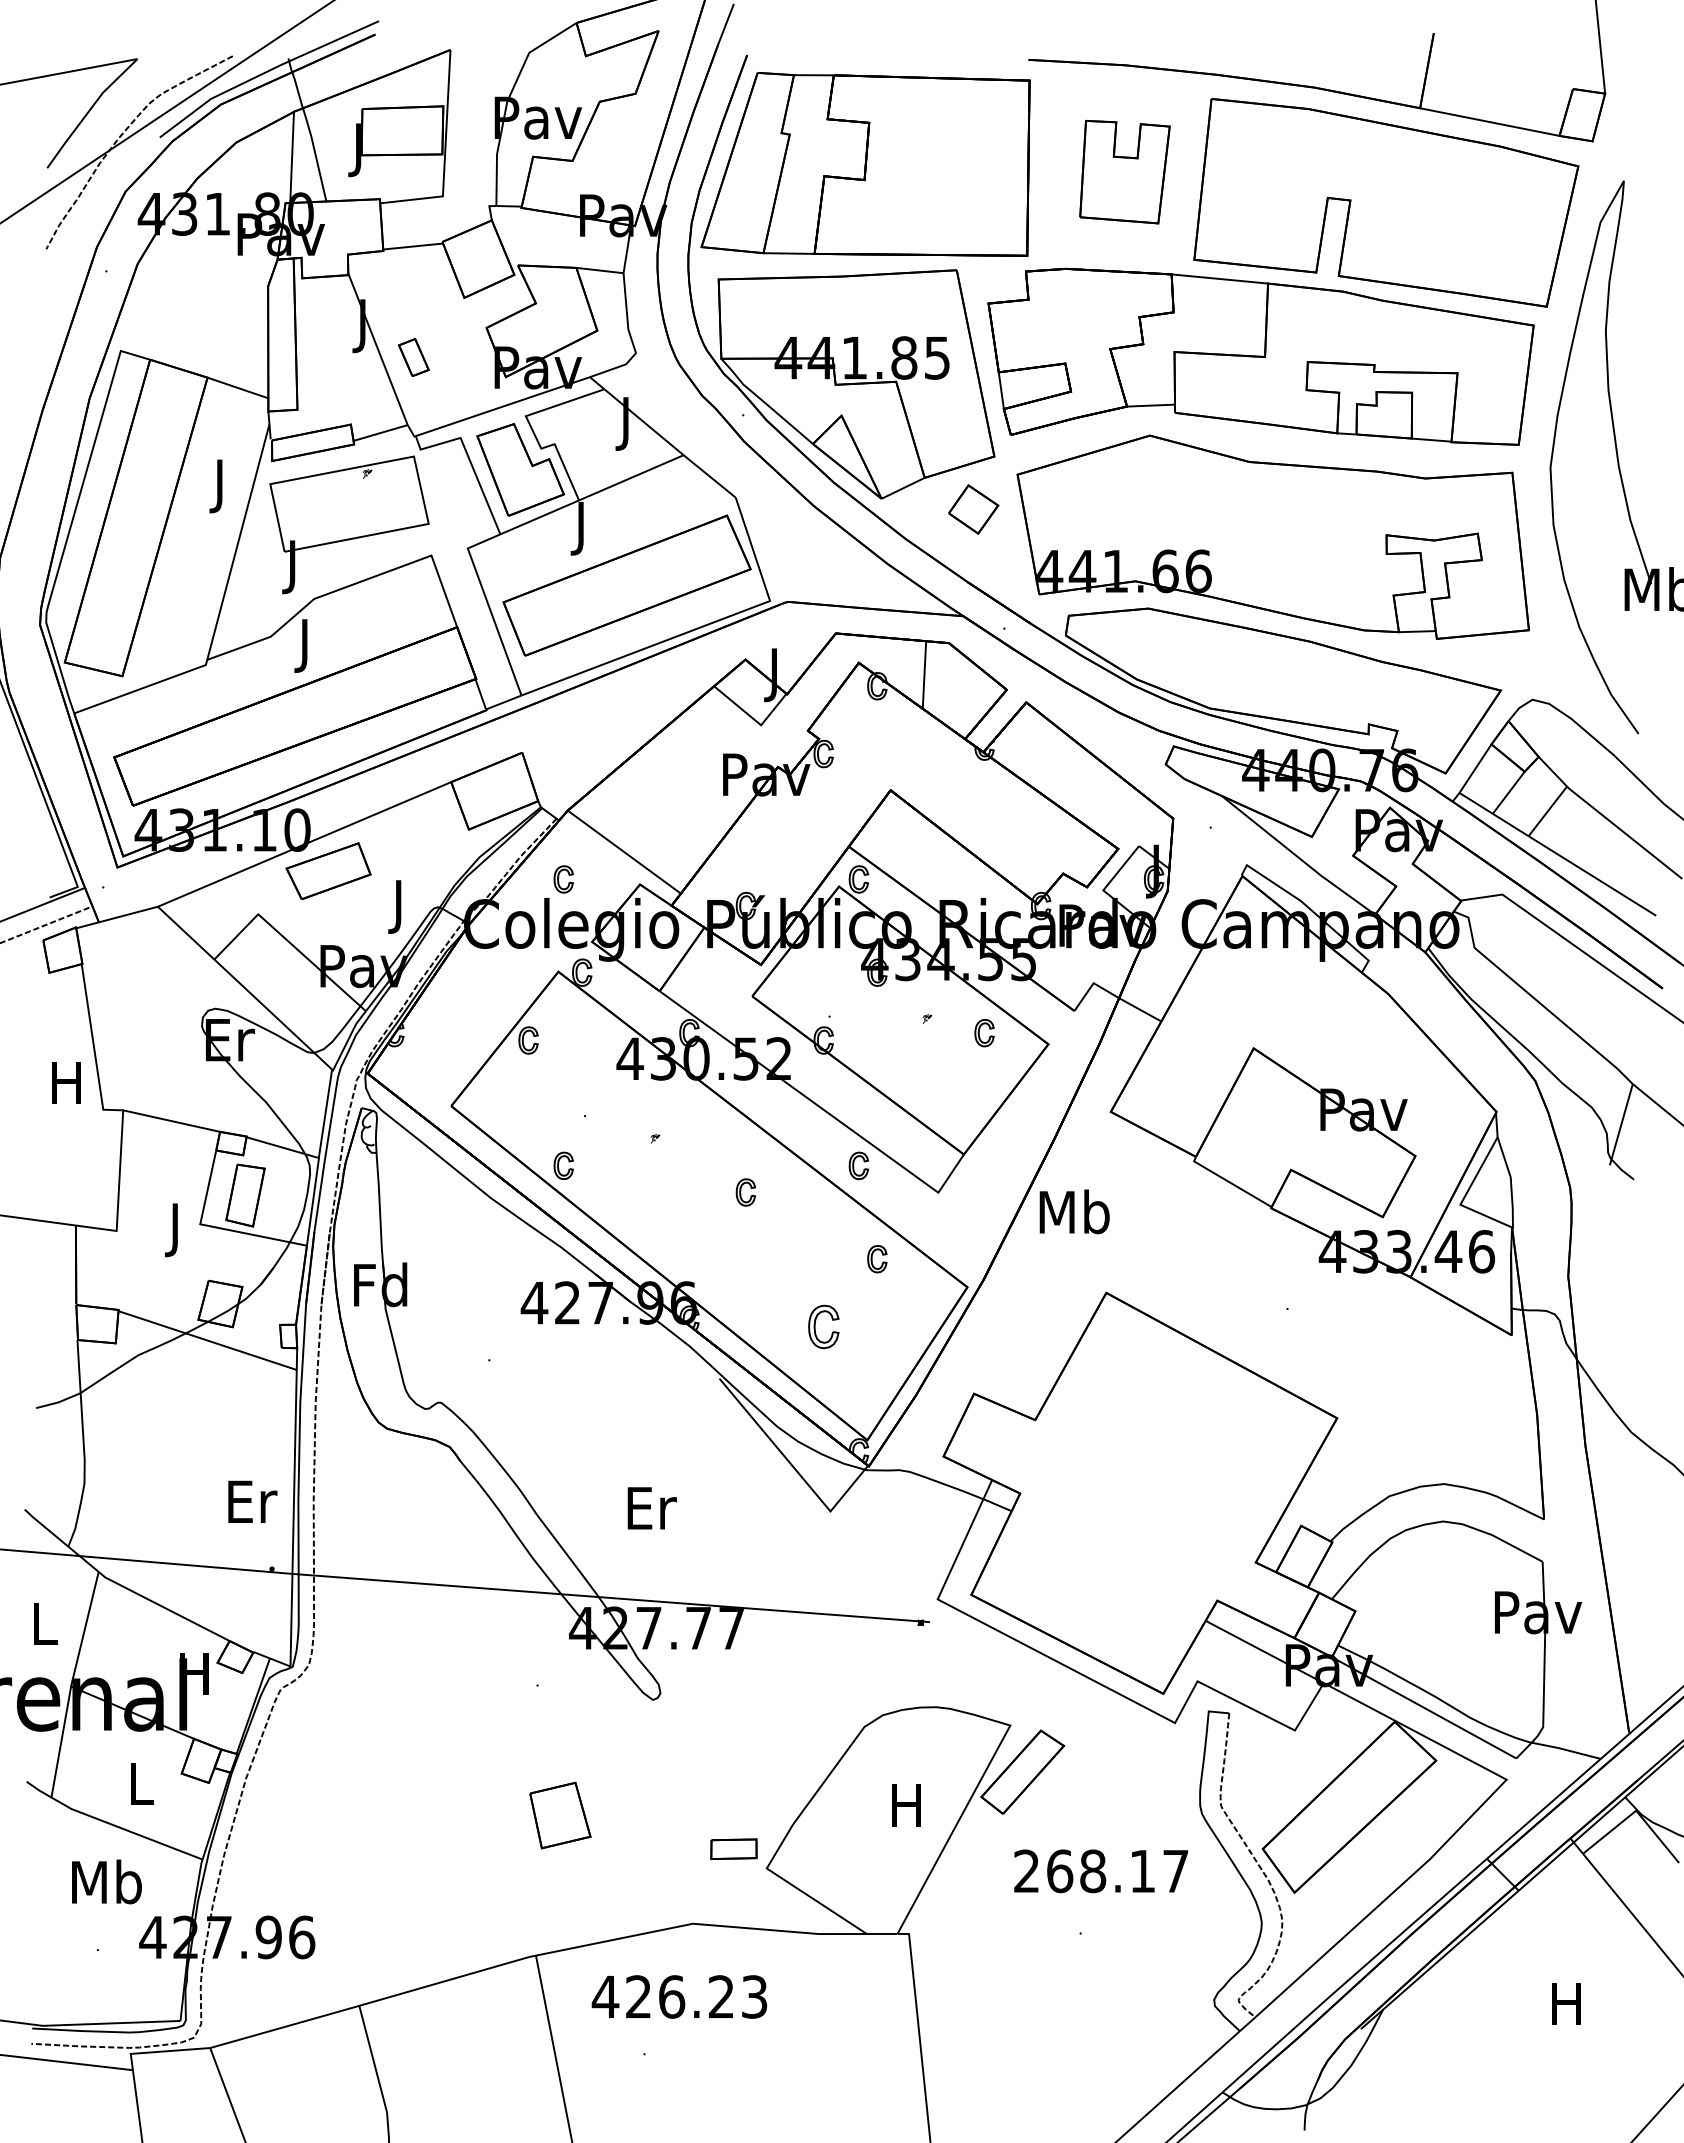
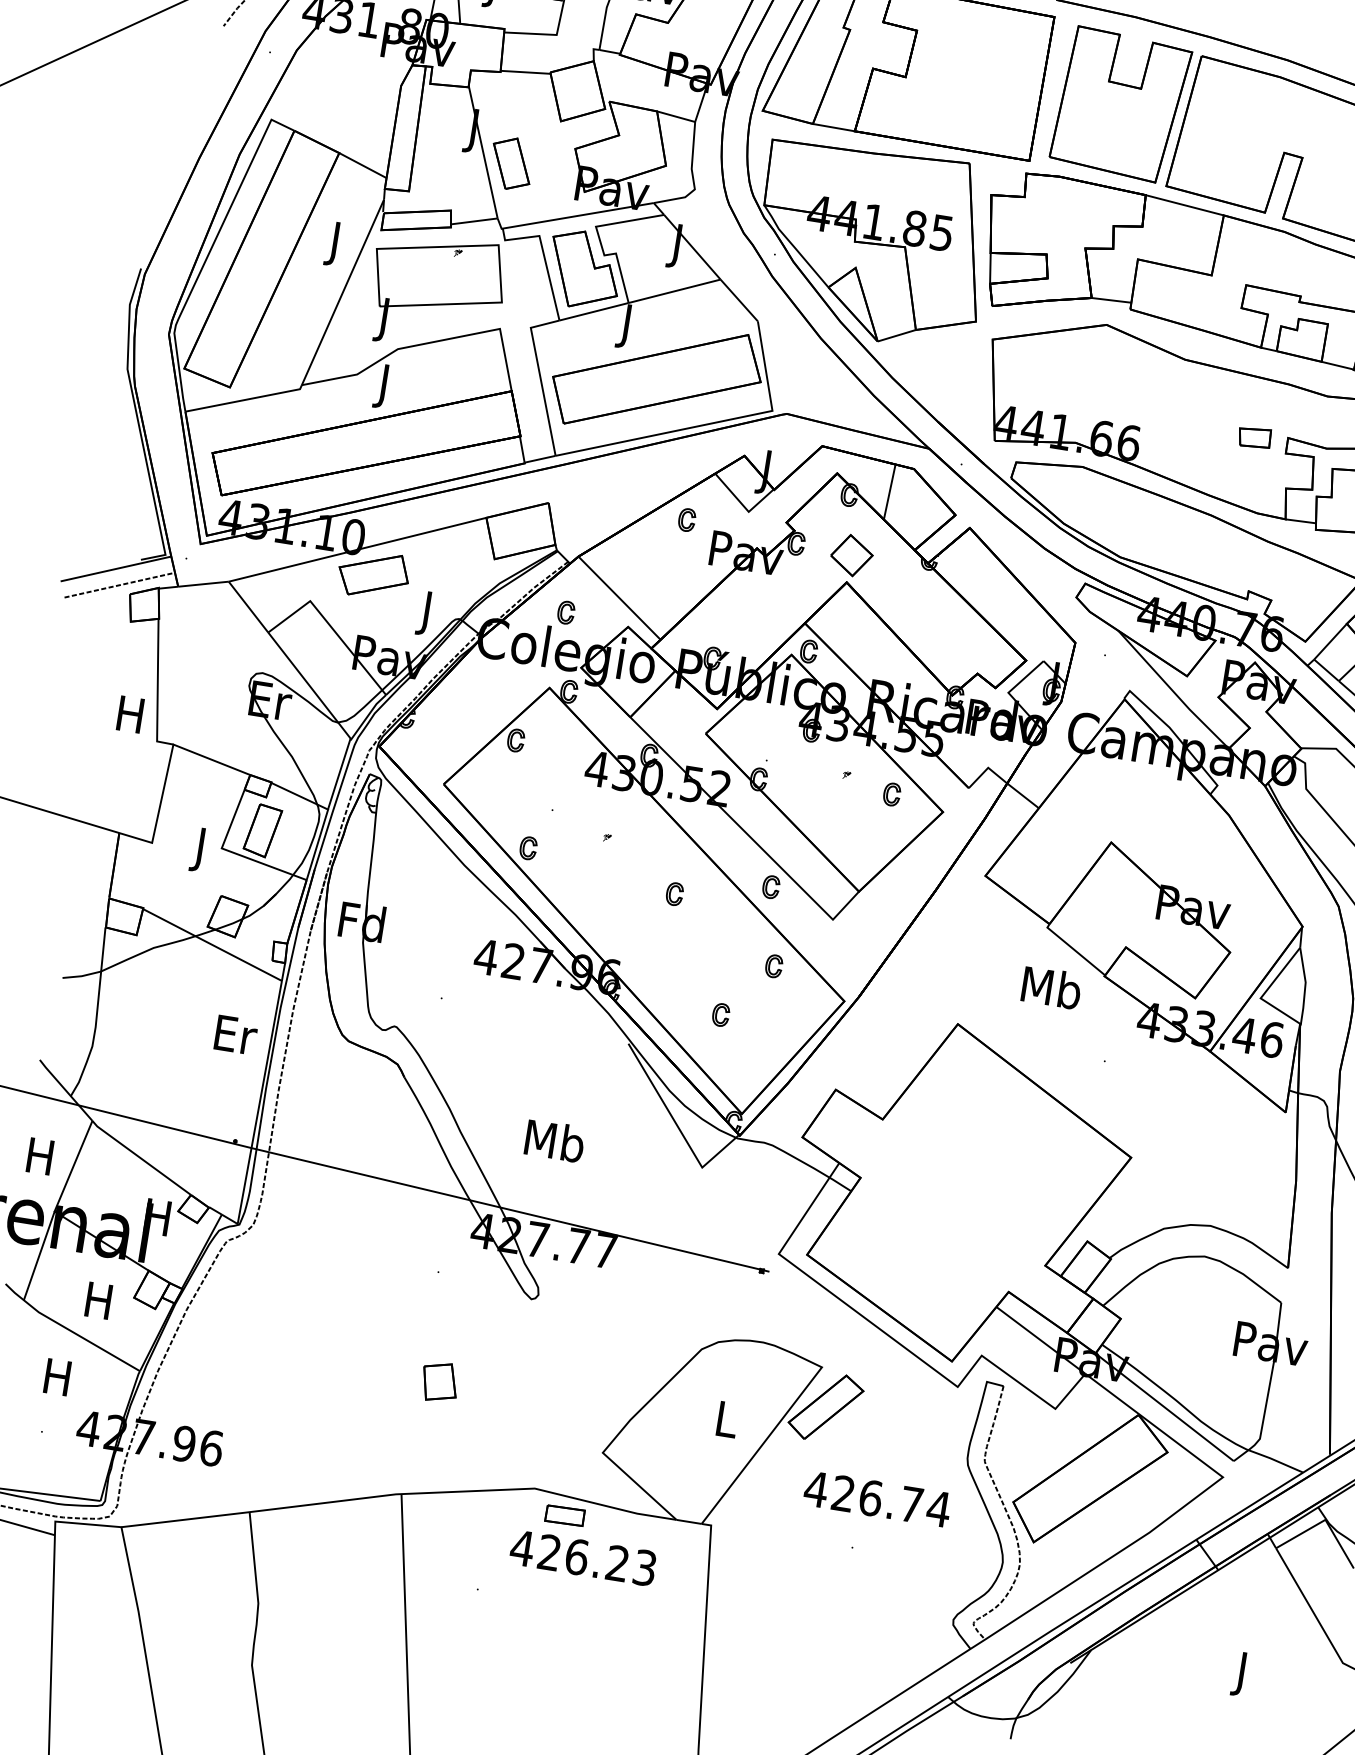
part: (1124, 171) -> (1120, 104), size x1.67
part: (413, 357) -> (511, 163), size x1.67
part: (973, 509) -> (851, 555), moved
part: (1346, 540) -> (1254, 437), added
part: (689, 746) -> (687, 519), added
text: (1074, 1211) -> (1051, 987), moved
part: (823, 1326) -> (720, 1014), size x0.62
text: (252, 1501) -> (235, 1034), moved
text: (650, 1507) -> (554, 1140), Er -> Mb
text: (43, 1623) -> (40, 1156), L -> H
text: (140, 1783) -> (98, 1300), L -> H
text: (906, 1805) -> (726, 1419), H -> L
part: (559, 1815) -> (439, 1381), size x0.71
part: (733, 1848) -> (564, 1515), moved
text: (1101, 1871) -> (877, 1499), 268.17 -> 426.74
text: (106, 1881) -> (58, 1376), Mb -> H
text: (679, 1996) -> (583, 1557), moved
text: (1566, 2009) -> (1241, 1674), H -> J

